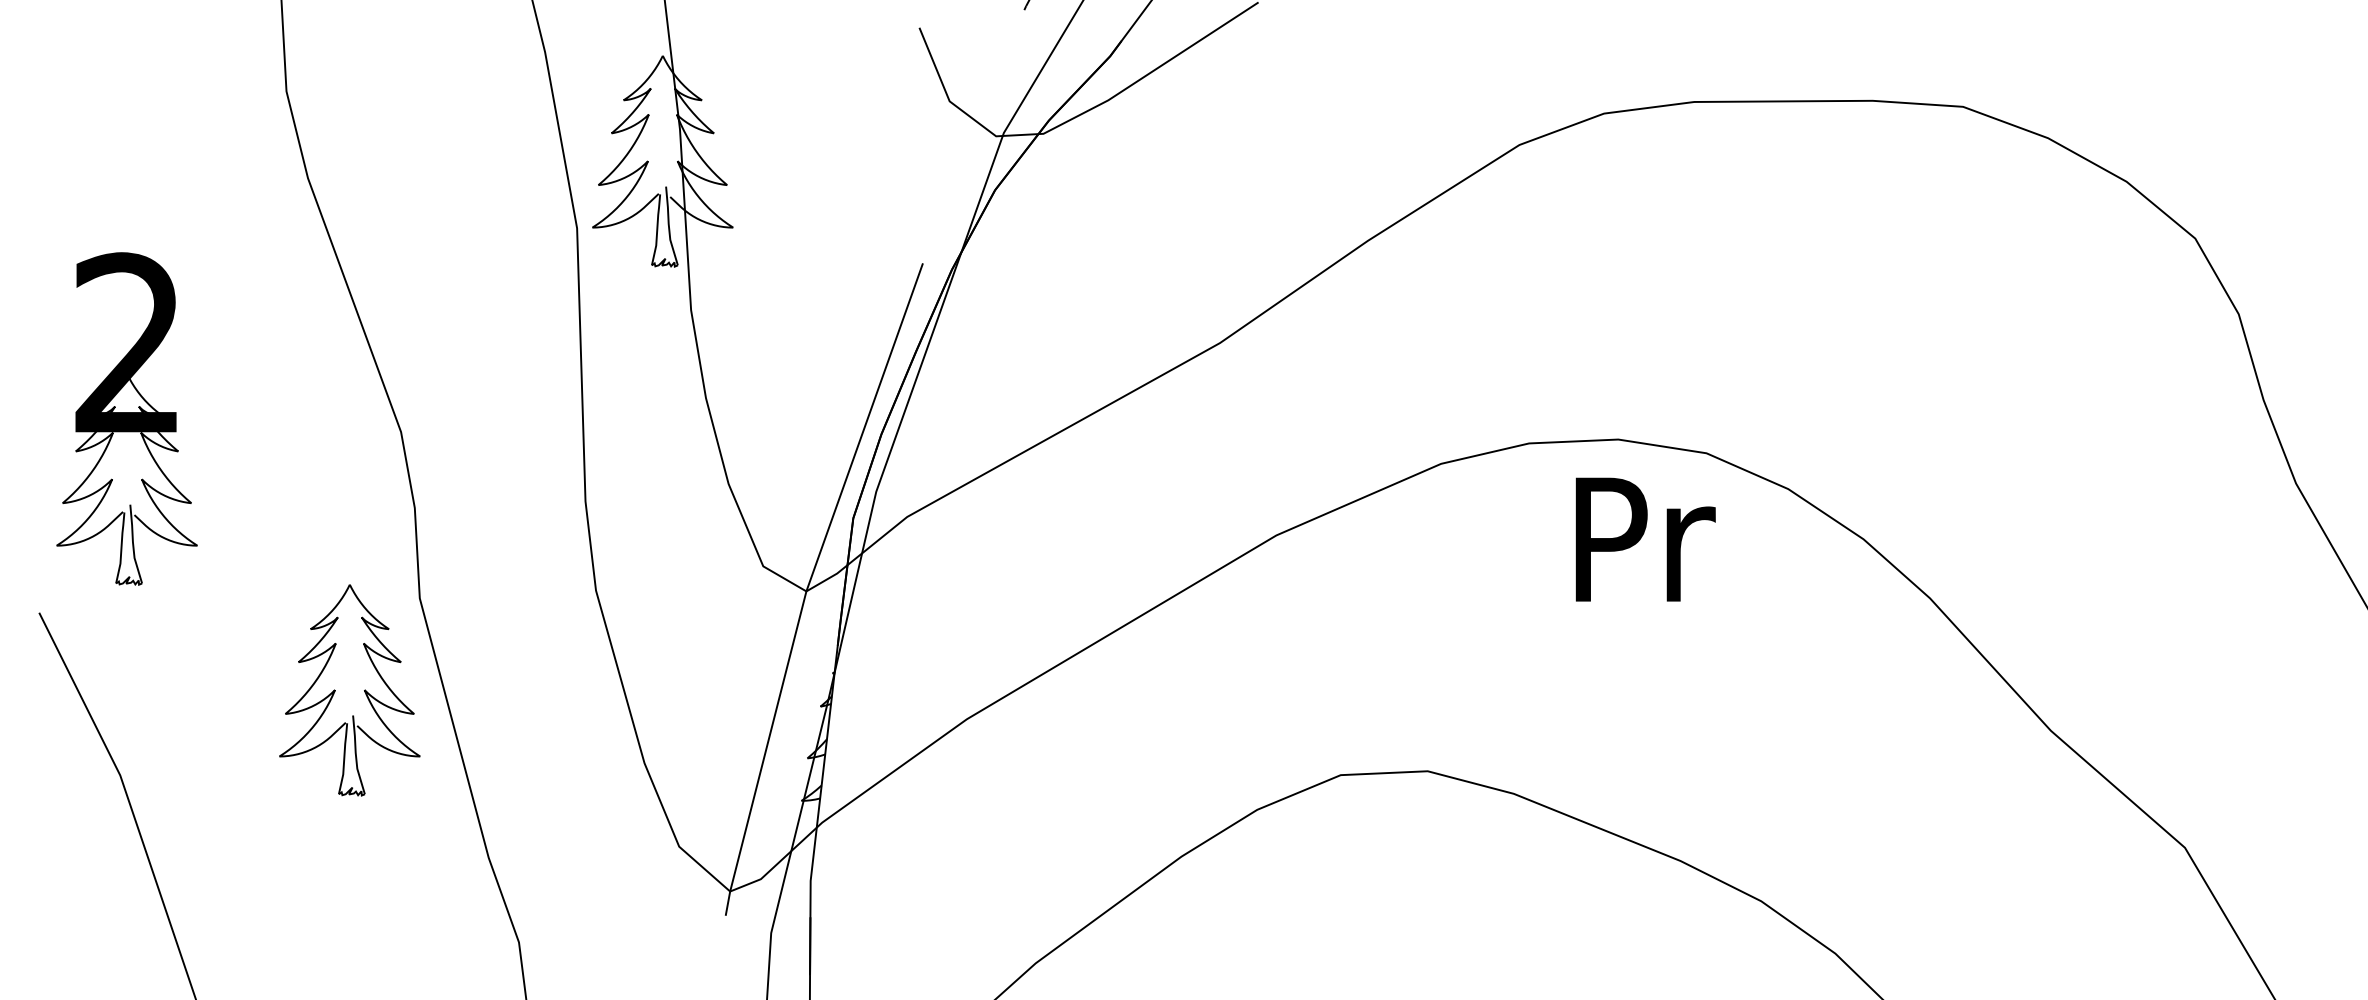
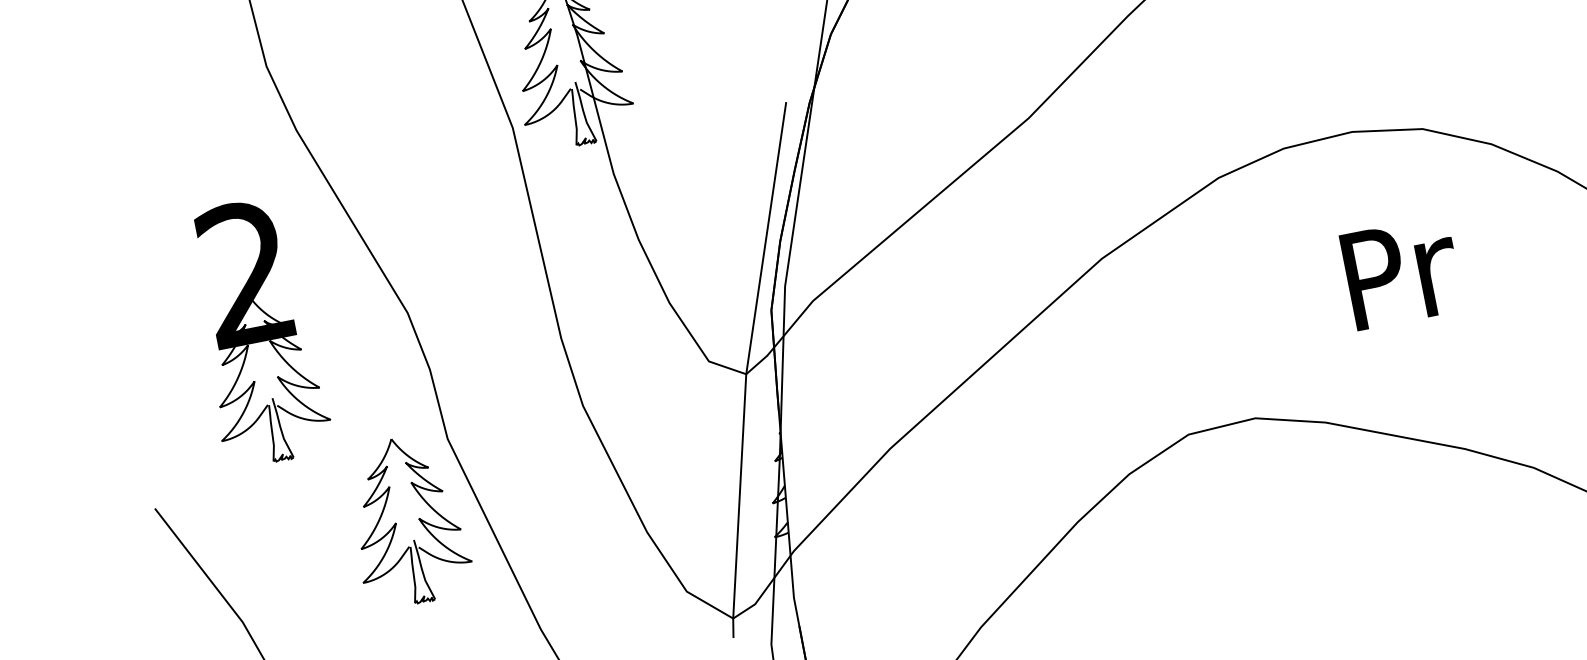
part: (126, 418) -> (256, 331), moved
text: (1645, 539) -> (1401, 272), moved

